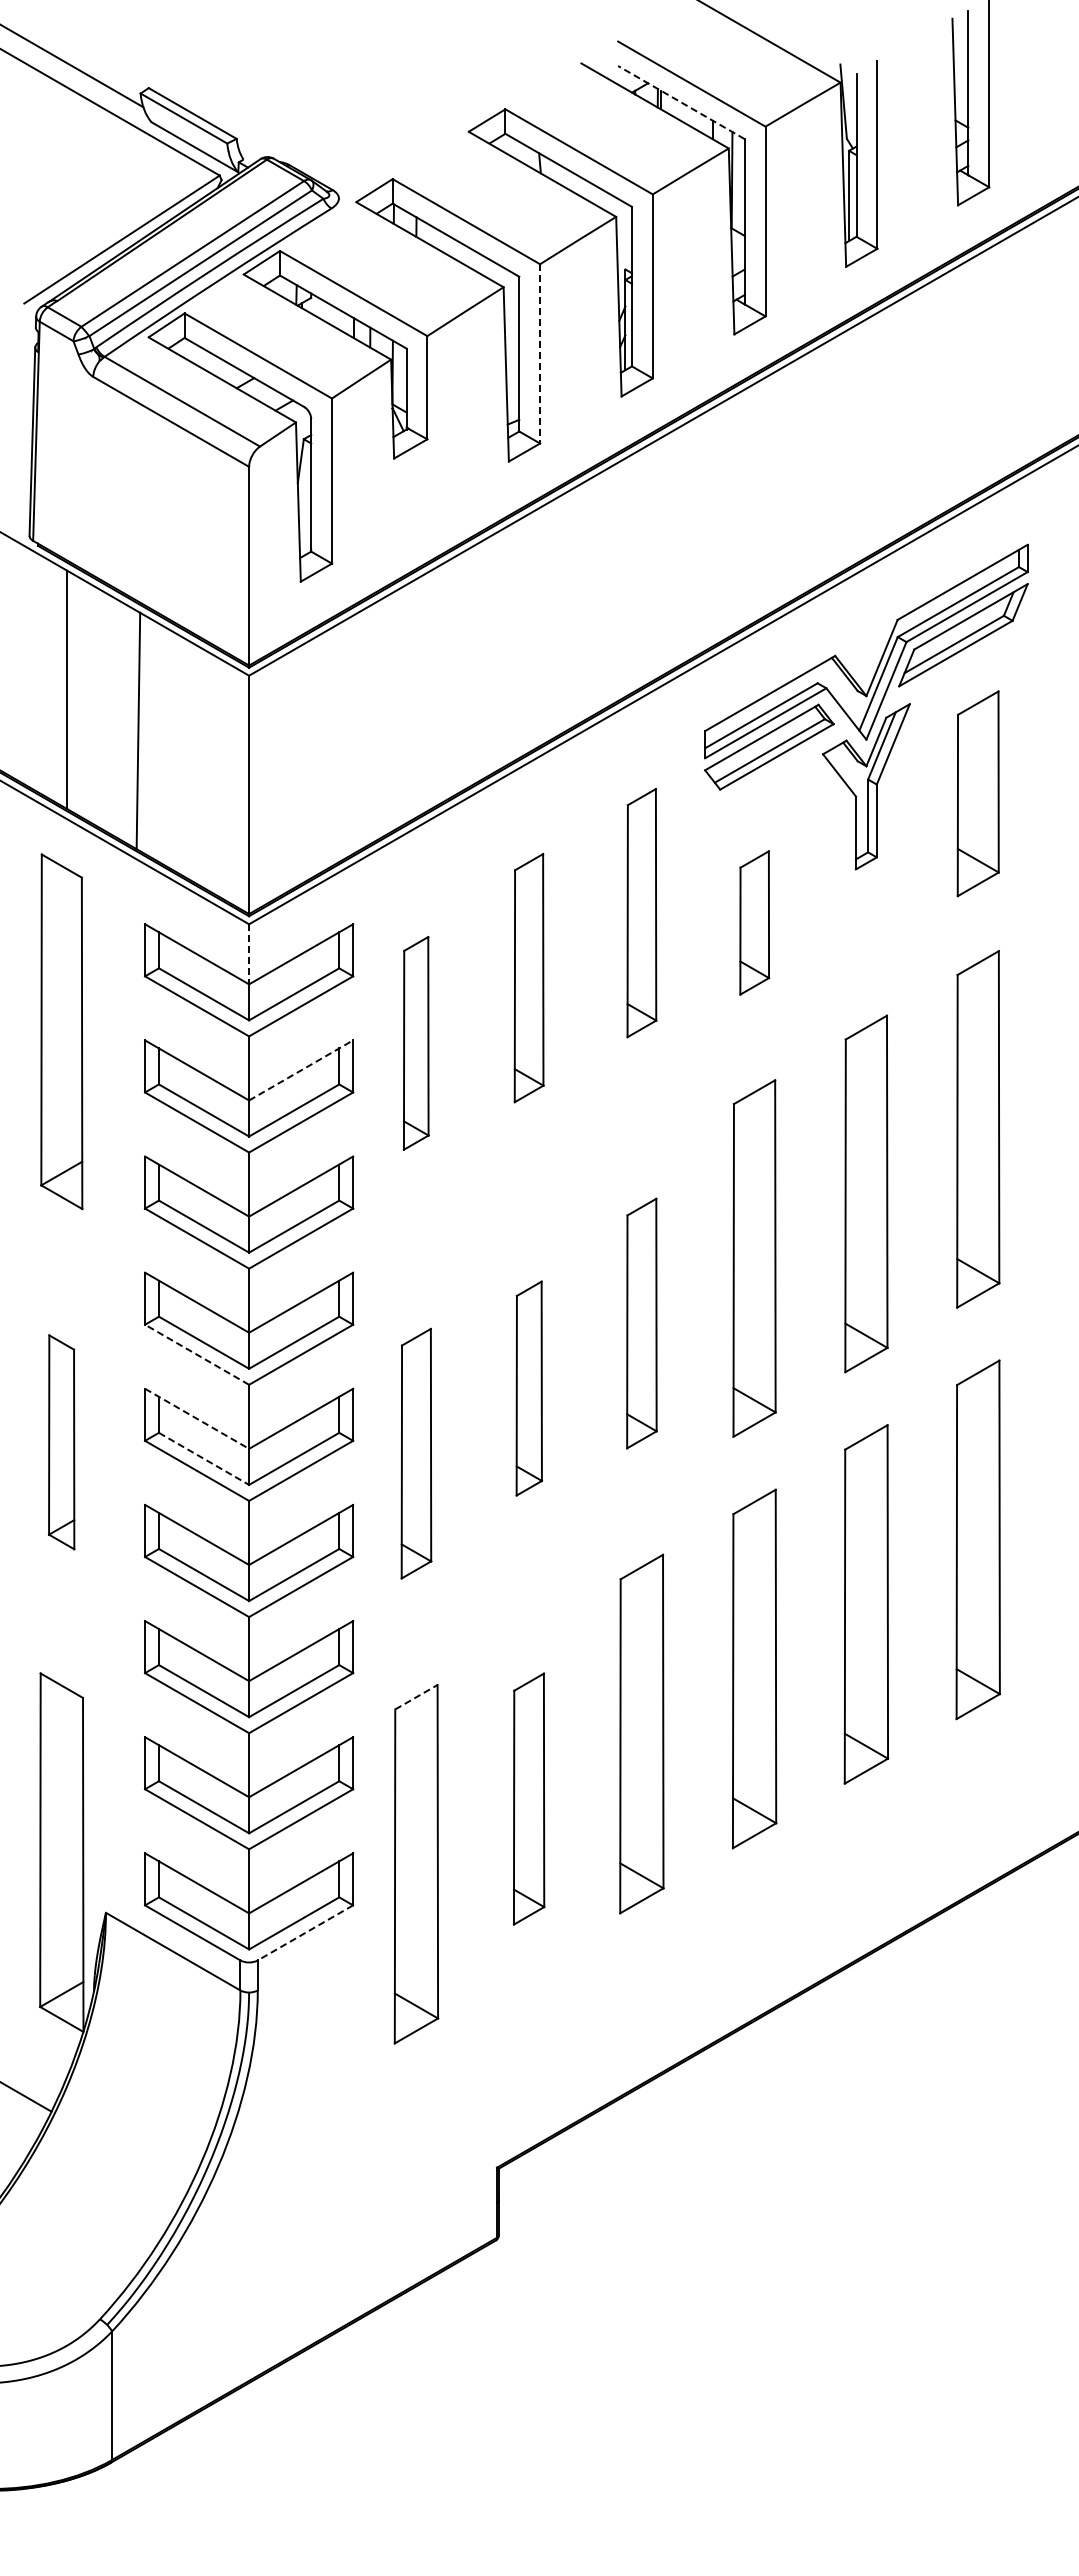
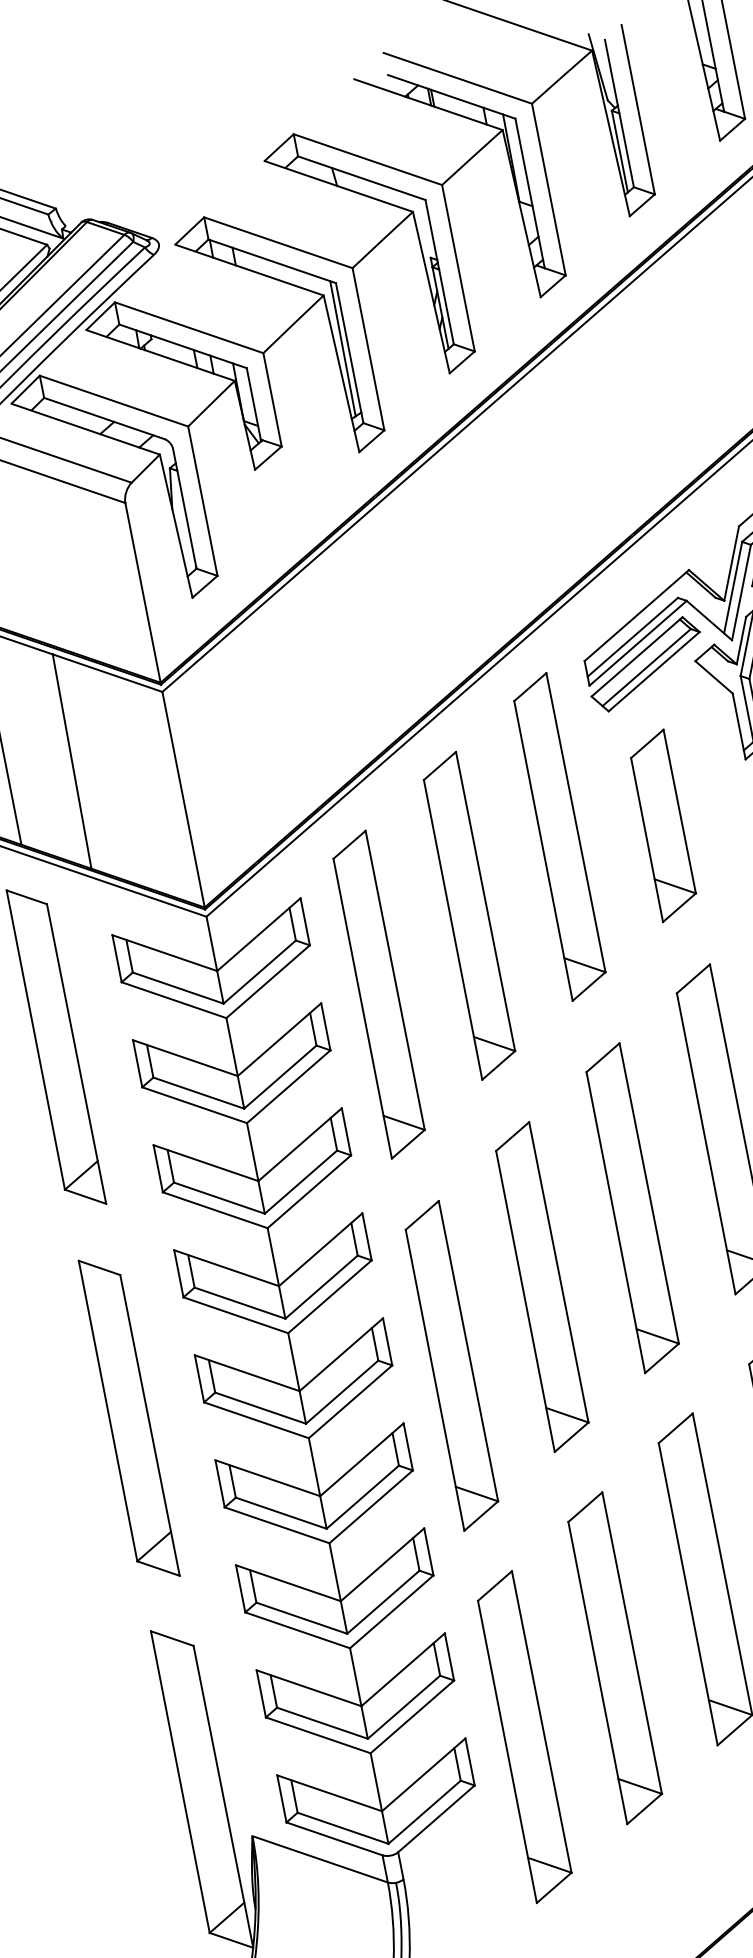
line: (680, 102) -> (450, 96), dashed -> solid
line: (512, 347) -> (342, 348), added
line: (540, 353) -> (368, 348), dashed -> solid
part: (641, 912) -> (559, 836), size x1.43
part: (754, 922) -> (663, 825), size x1.43
line: (249, 954) -> (212, 943), dashed -> solid
part: (528, 977) -> (468, 915), size x1.43
part: (415, 1043) -> (378, 995), size x1.67
line: (301, 1070) -> (279, 1039), dashed -> solid
part: (641, 1323) -> (632, 1208), size x1.43
line: (196, 1354) -> (235, 1315), dashed -> solid
part: (529, 1388) -> (542, 1286), size x1.67
line: (197, 1419) -> (247, 1373), dashed -> solid
part: (61, 1442) -> (128, 1418), size x1.67
part: (416, 1453) -> (451, 1365), size x1.43
line: (204, 1459) -> (261, 1408), dashed -> solid
line: (416, 1696) -> (494, 1585), dashed -> solid
part: (528, 1798) -> (614, 1657), size x1.43
line: (305, 1933) -> (436, 1819), dashed -> solid

